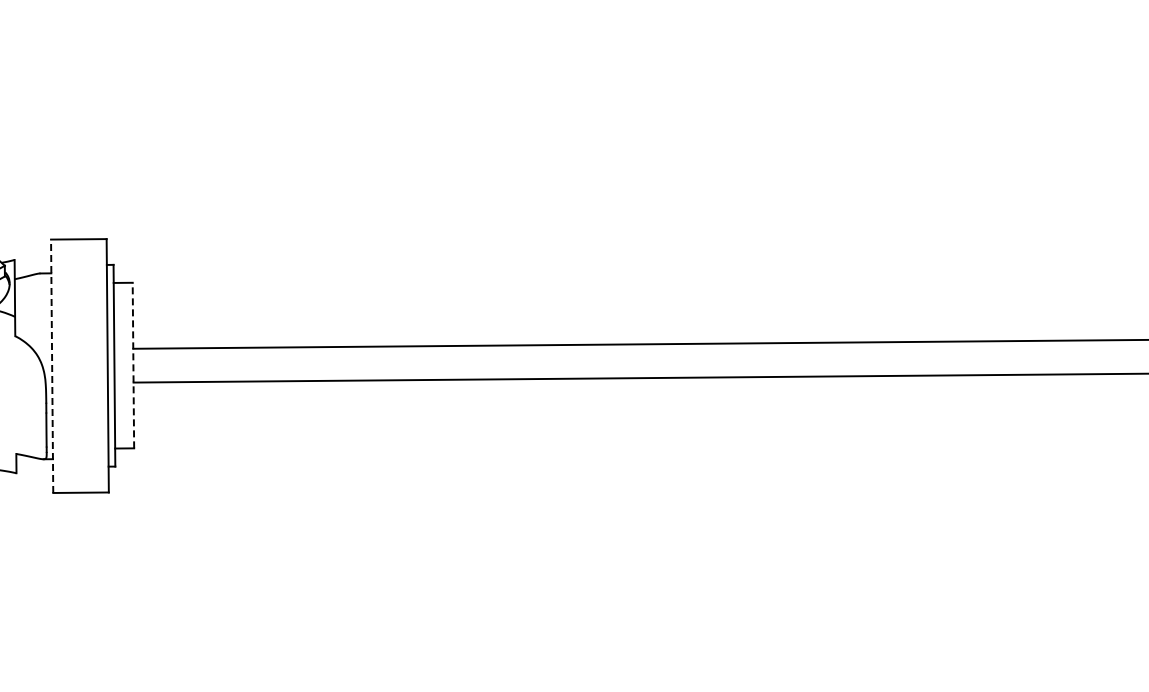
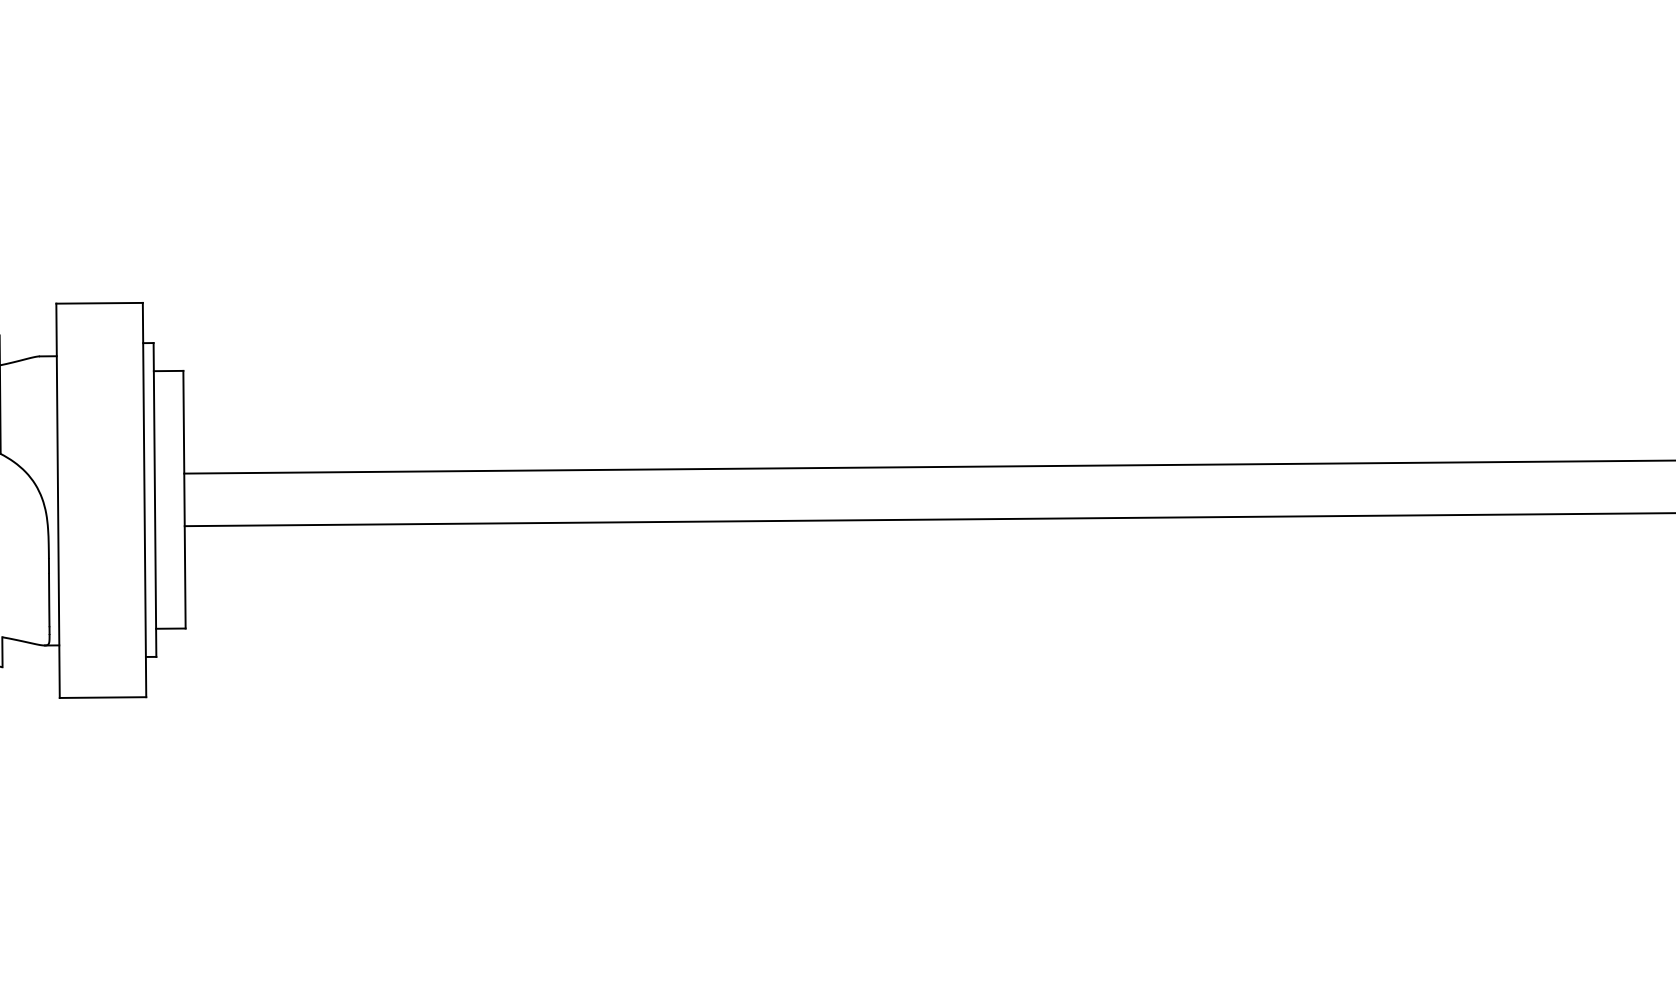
line: (133, 365) -> (184, 499), dashed -> solid
line: (52, 366) -> (58, 501), dashed -> solid

